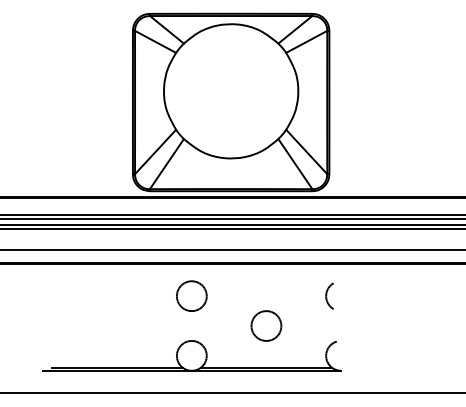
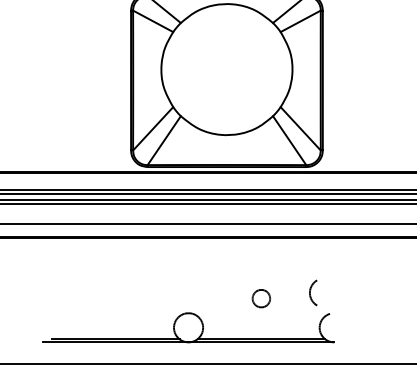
part: (191, 295) -> (188, 268), removed
part: (329, 295) -> (313, 292), moved
part: (266, 325) -> (261, 298), size x0.6

